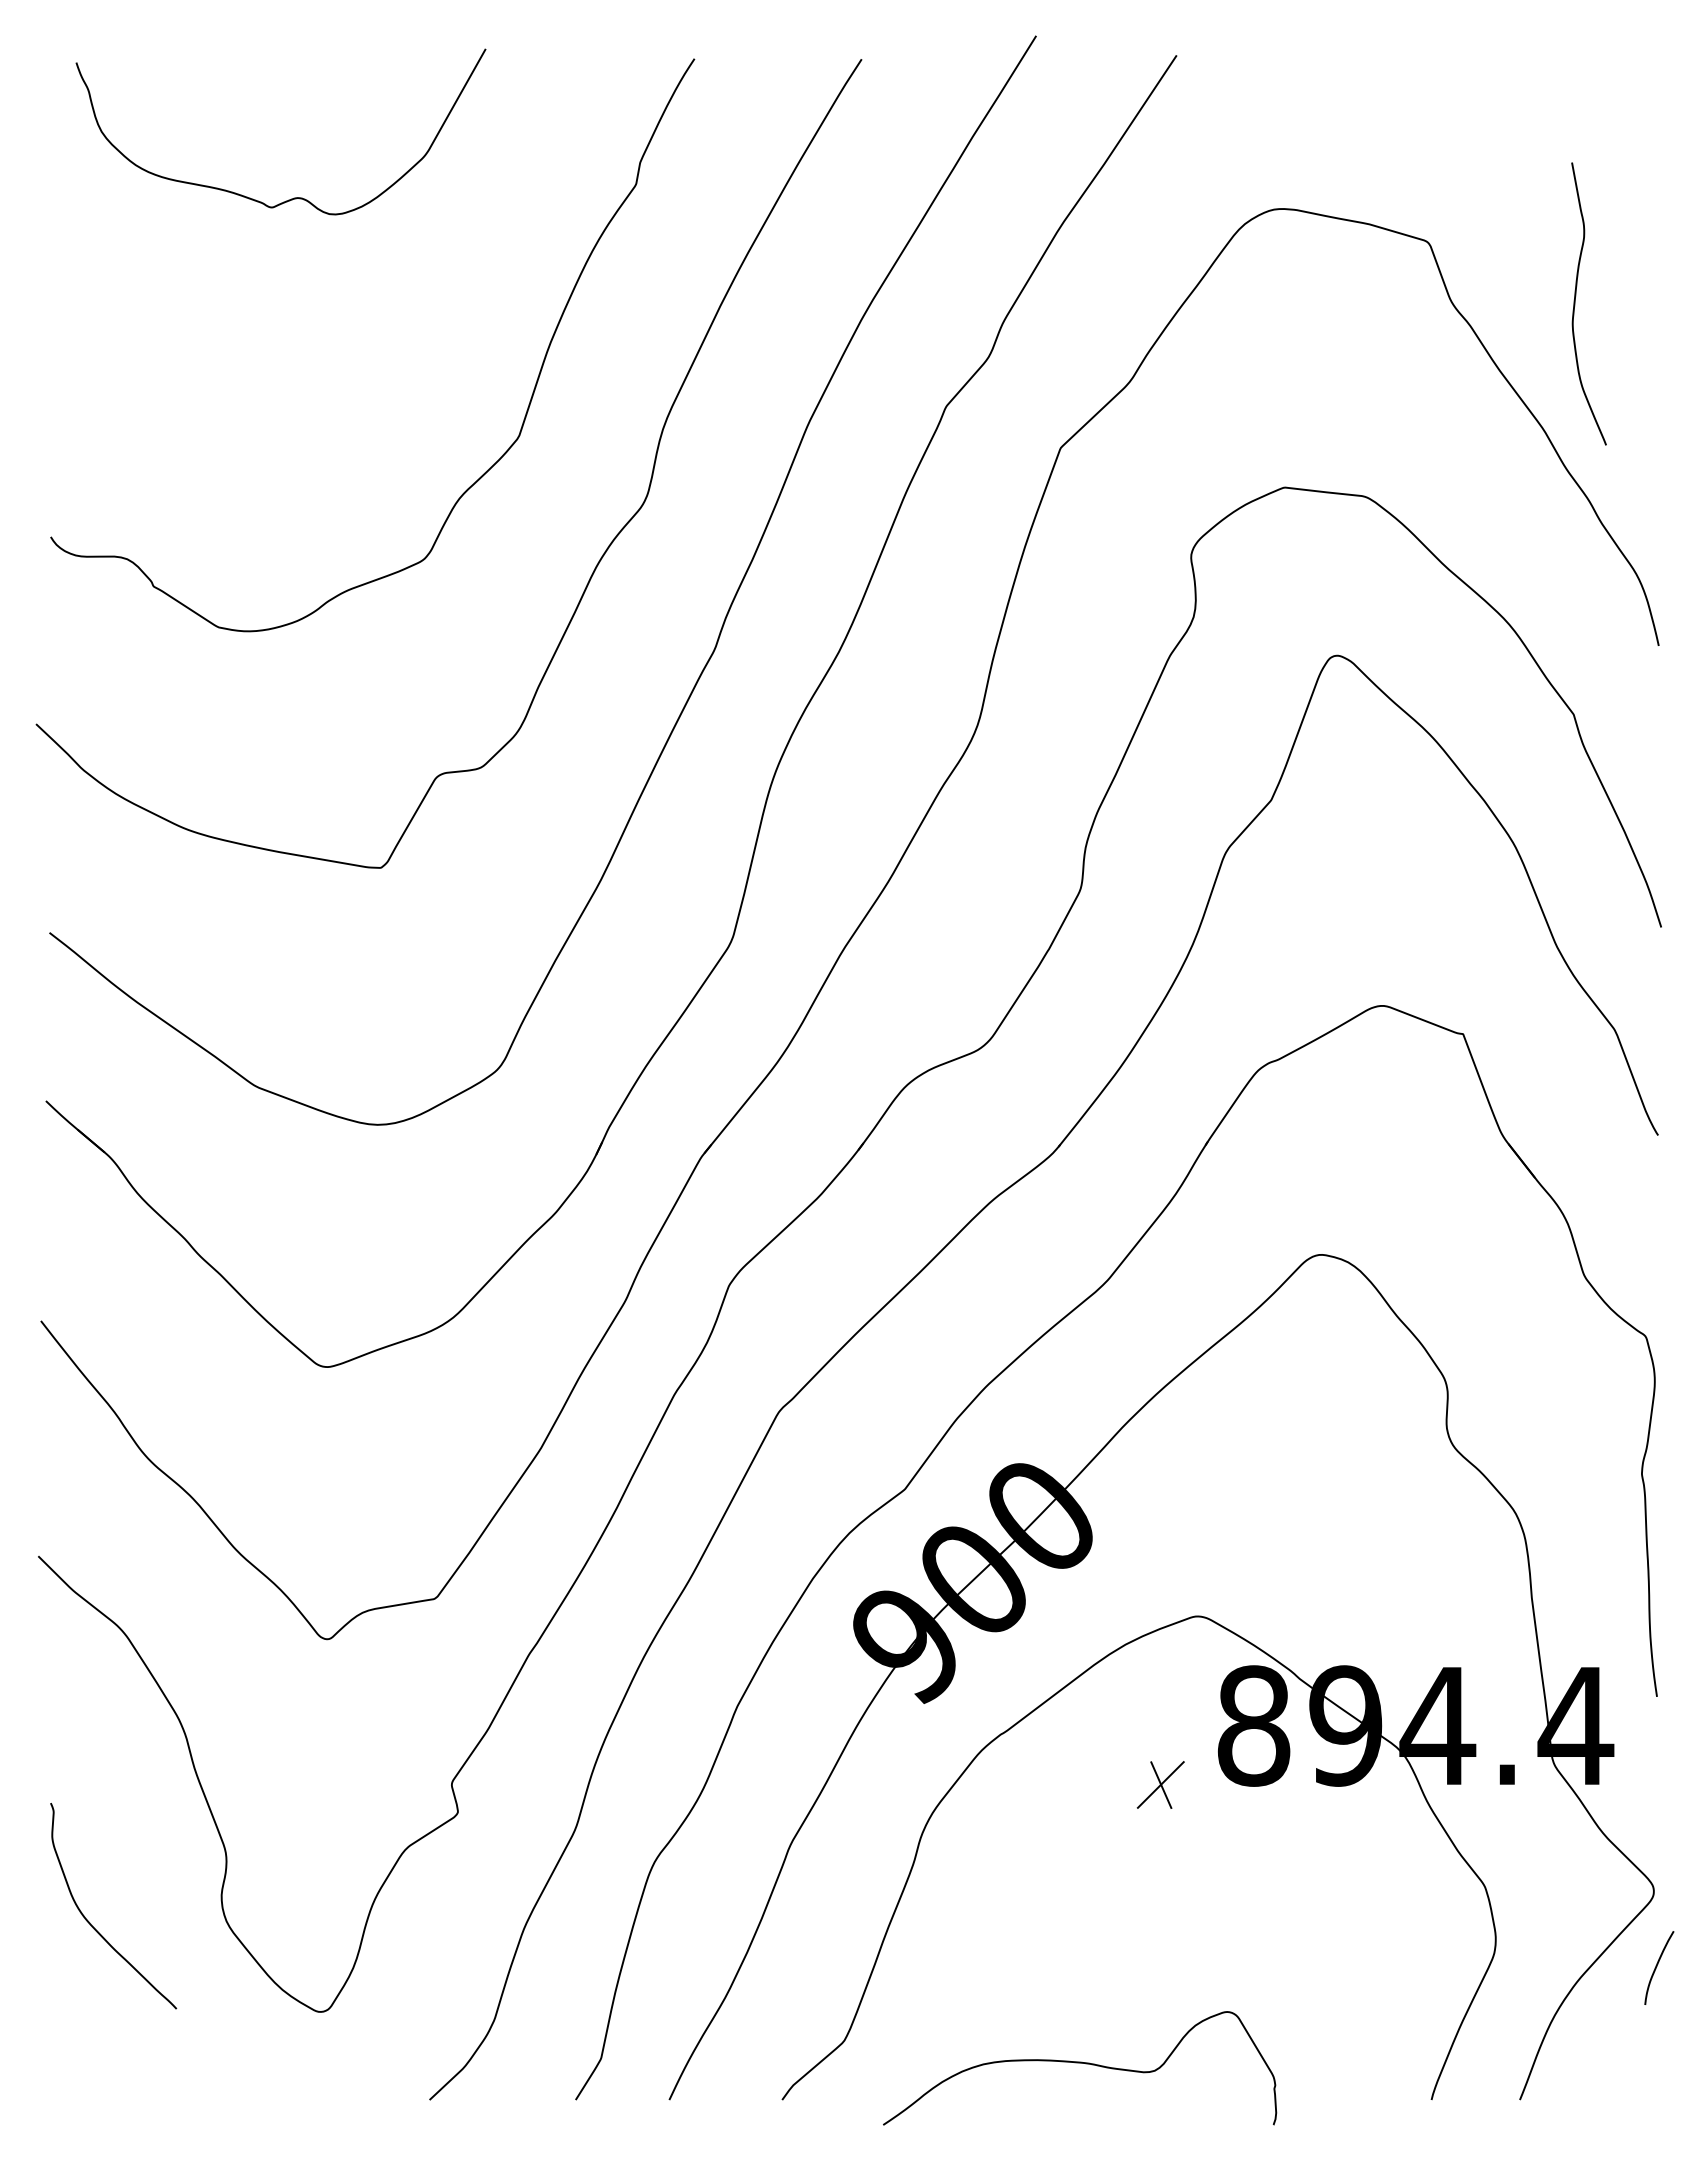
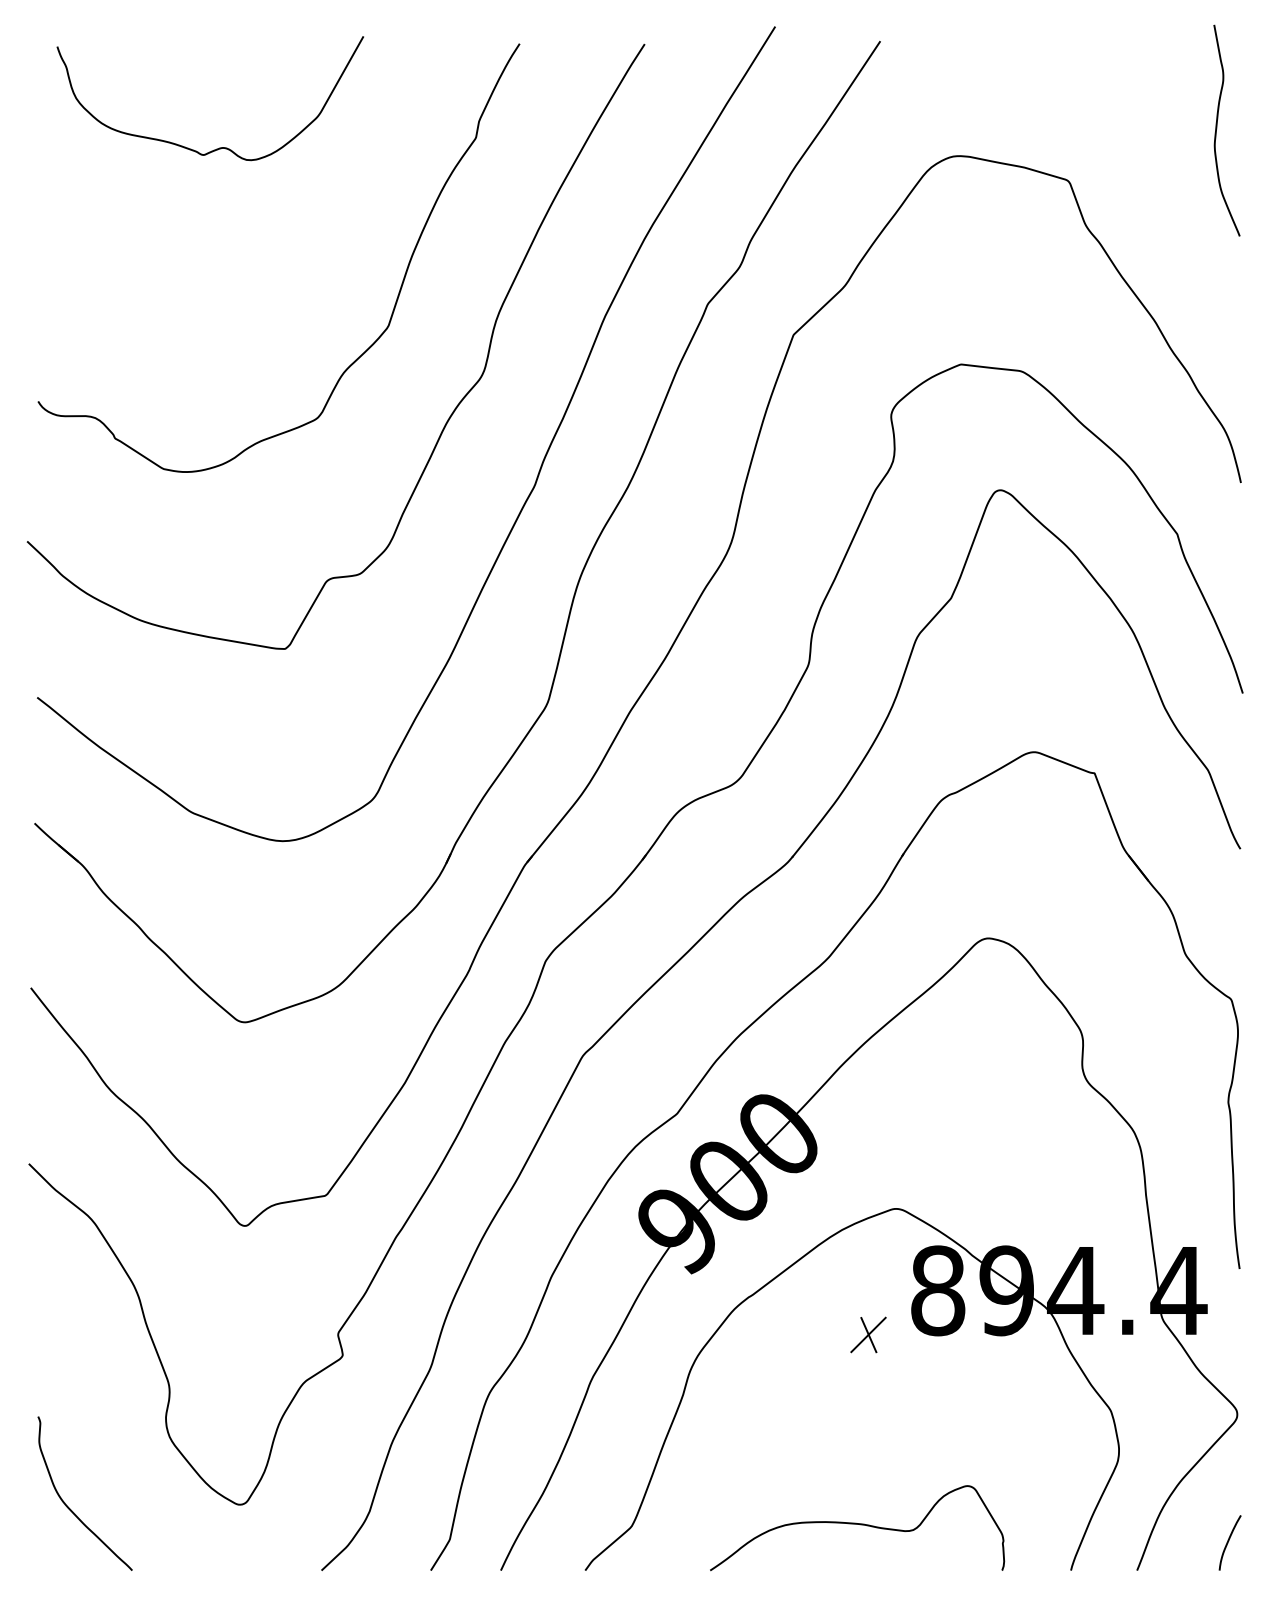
curve: (1575, 303) -> (1216, 130), moved
curve: (90, 1922) -> (67, 1505), moved
curve: (1657, 1966) -> (1228, 1541), moved
curve: (1080, 2063) -> (857, 1524), moved

